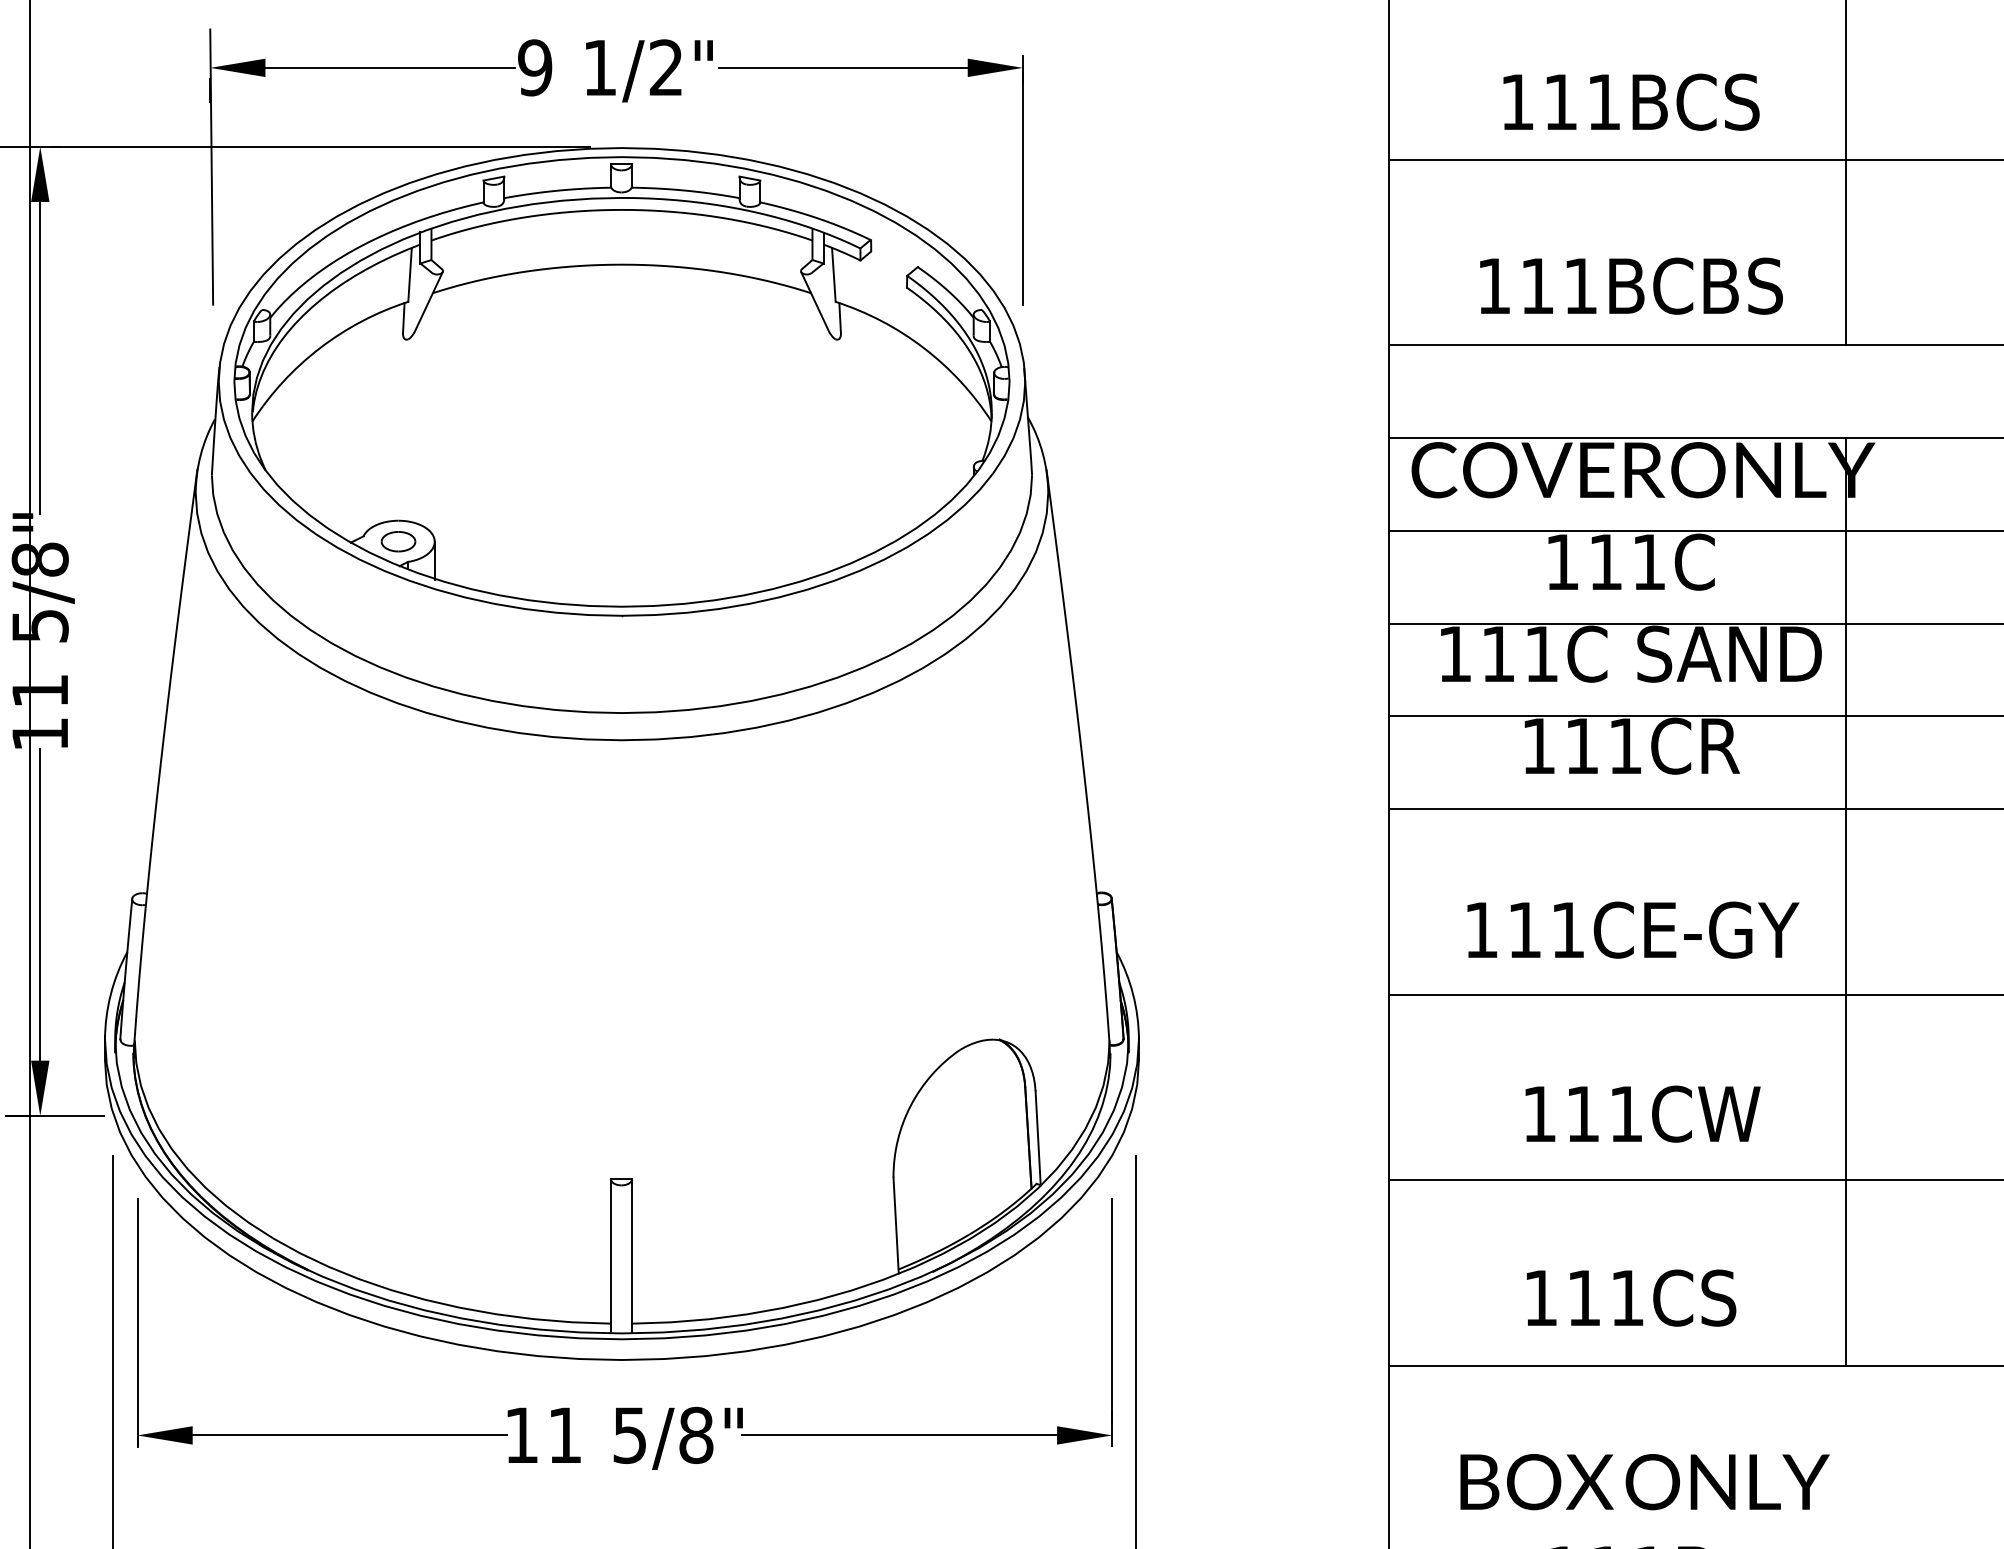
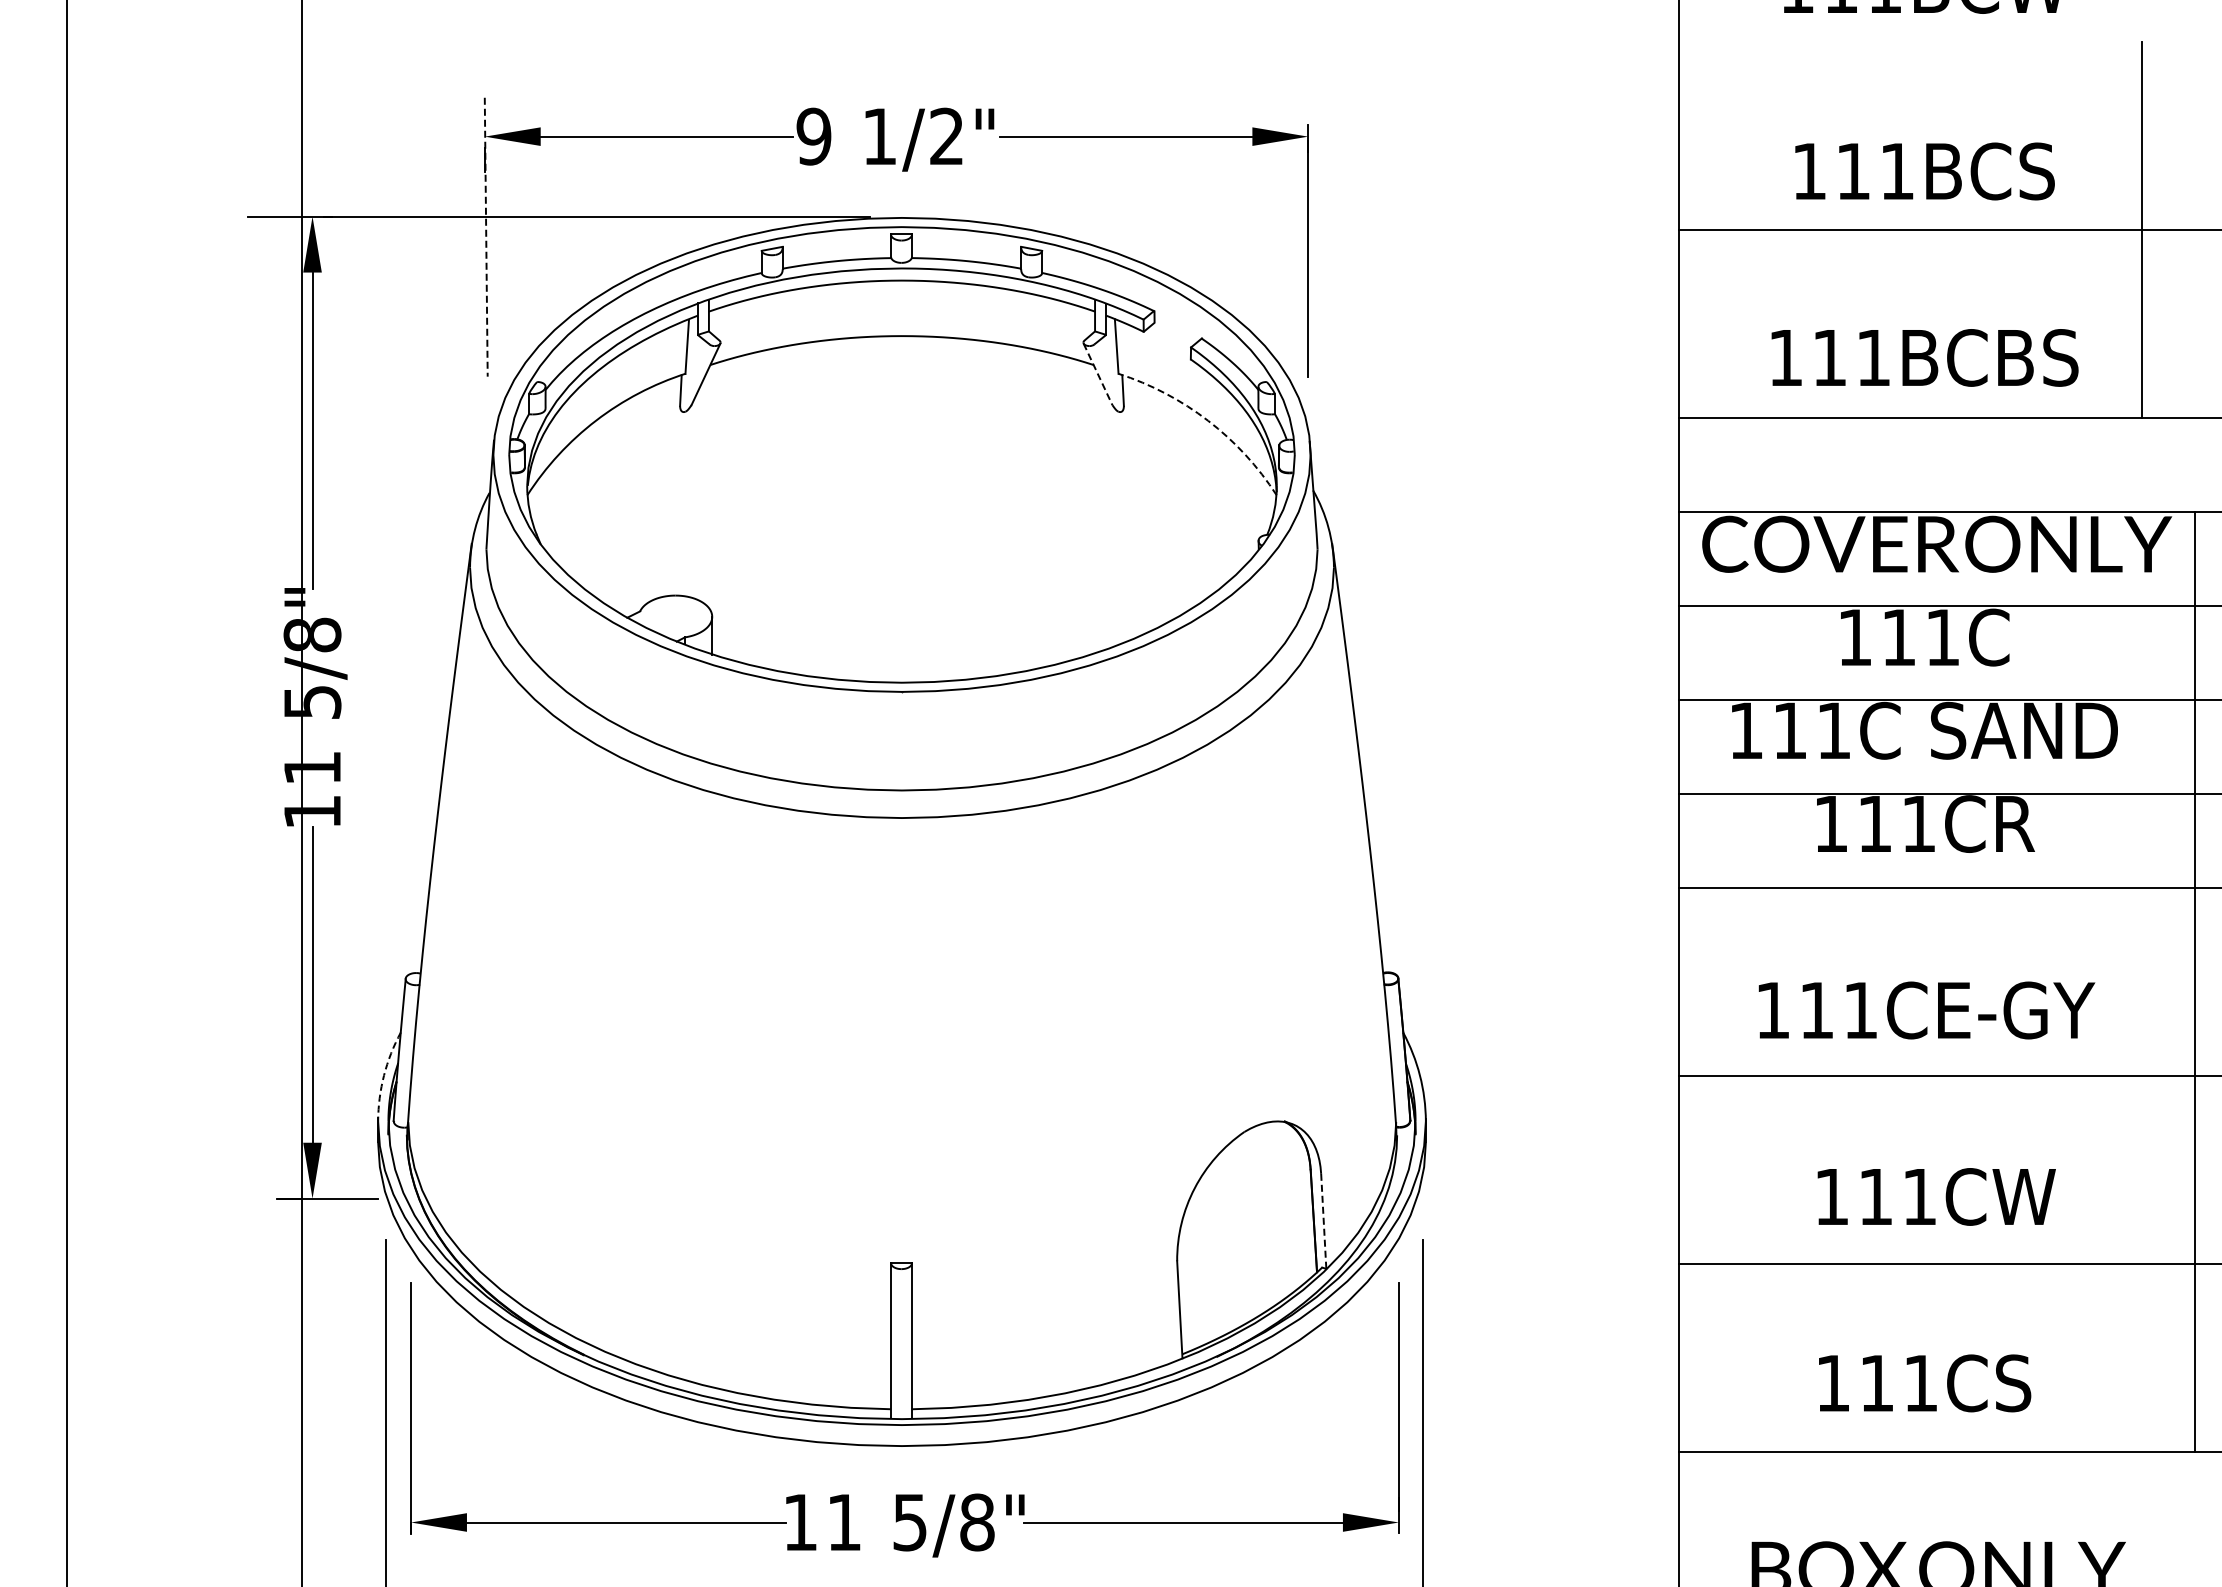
line: (211, 167) -> (486, 237), solid -> dashed
line: (815, 302) -> (1098, 374), solid -> dashed
arc: (924, 347) -> (1208, 420), solid -> dashed
part: (398, 541) -> (675, 616), removed
line: (1846, 901) -> (2195, 981), moved
arc: (111, 994) -> (384, 1075), solid -> dashed
line: (1037, 1138) -> (1323, 1221), solid -> dashed

